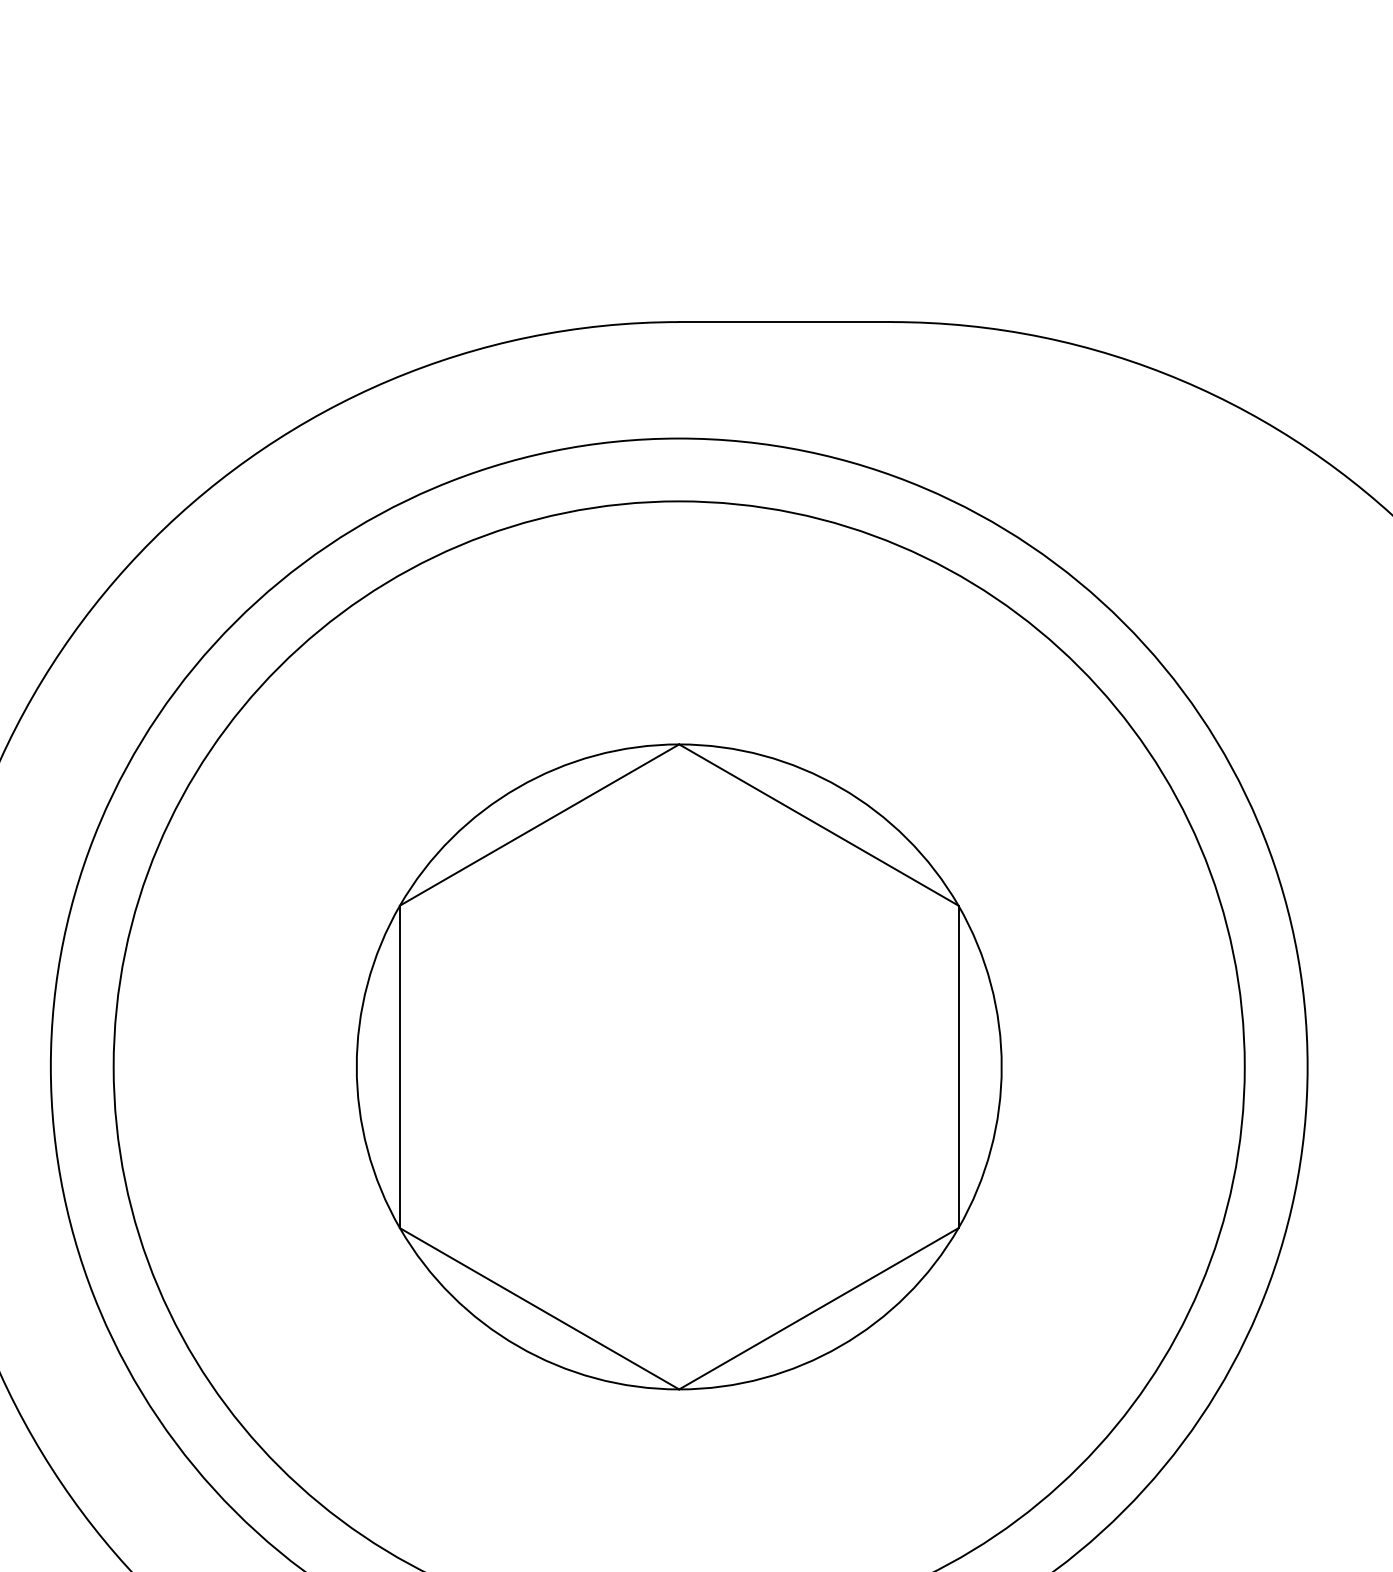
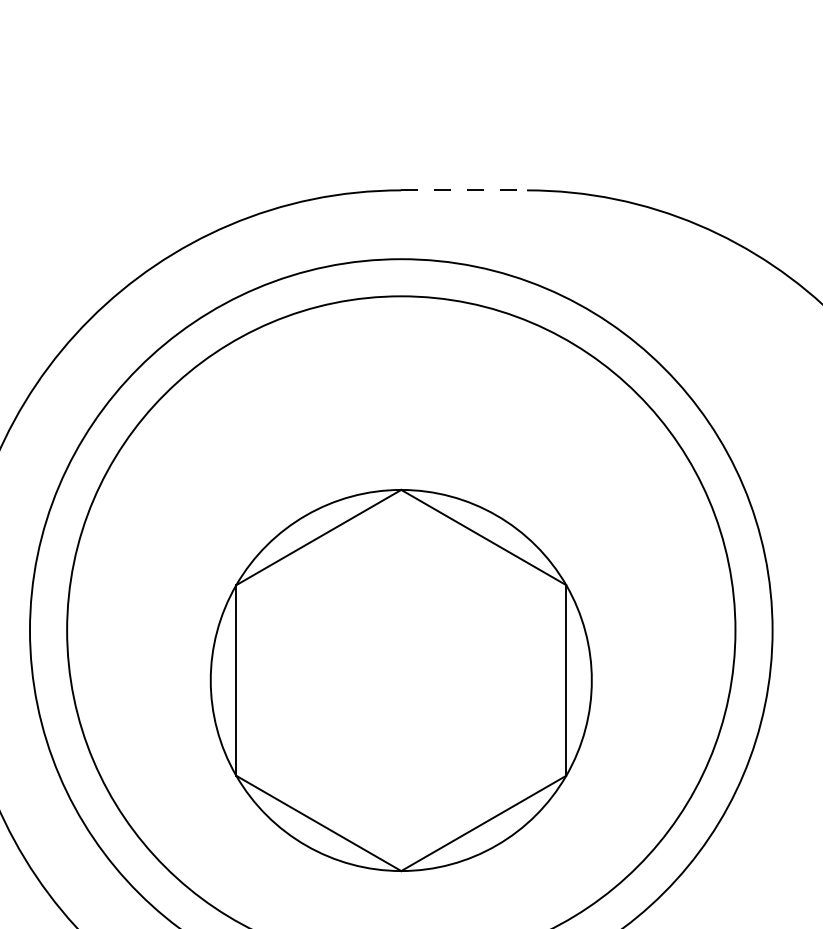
line: (786, 322) -> (464, 190), solid -> dashed
part: (677, 1066) -> (400, 680), moved

